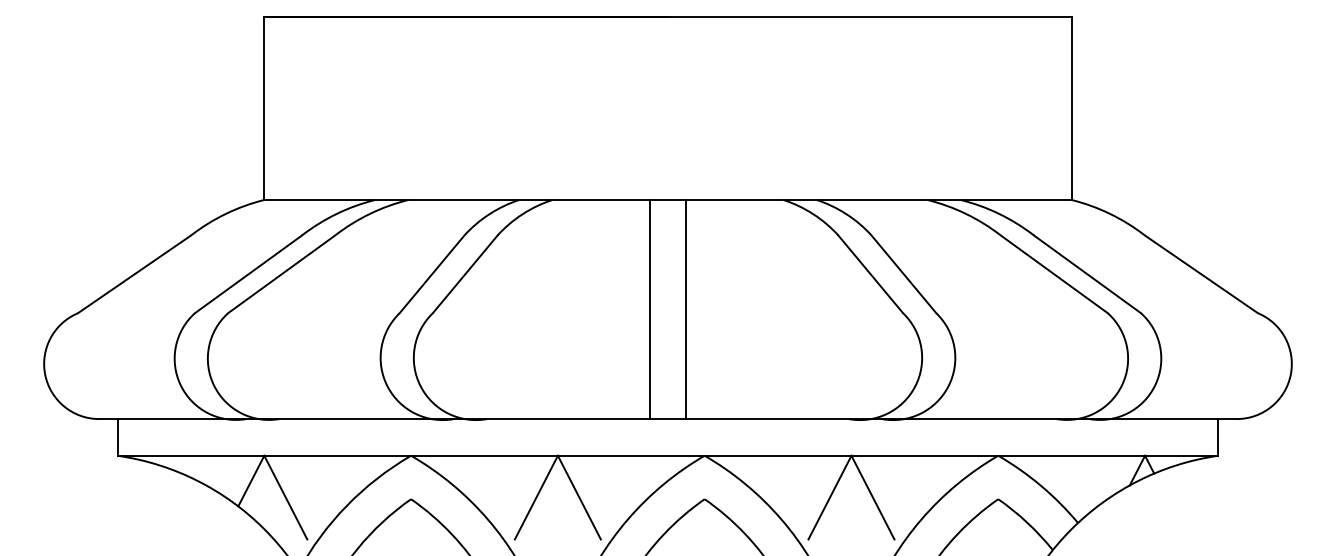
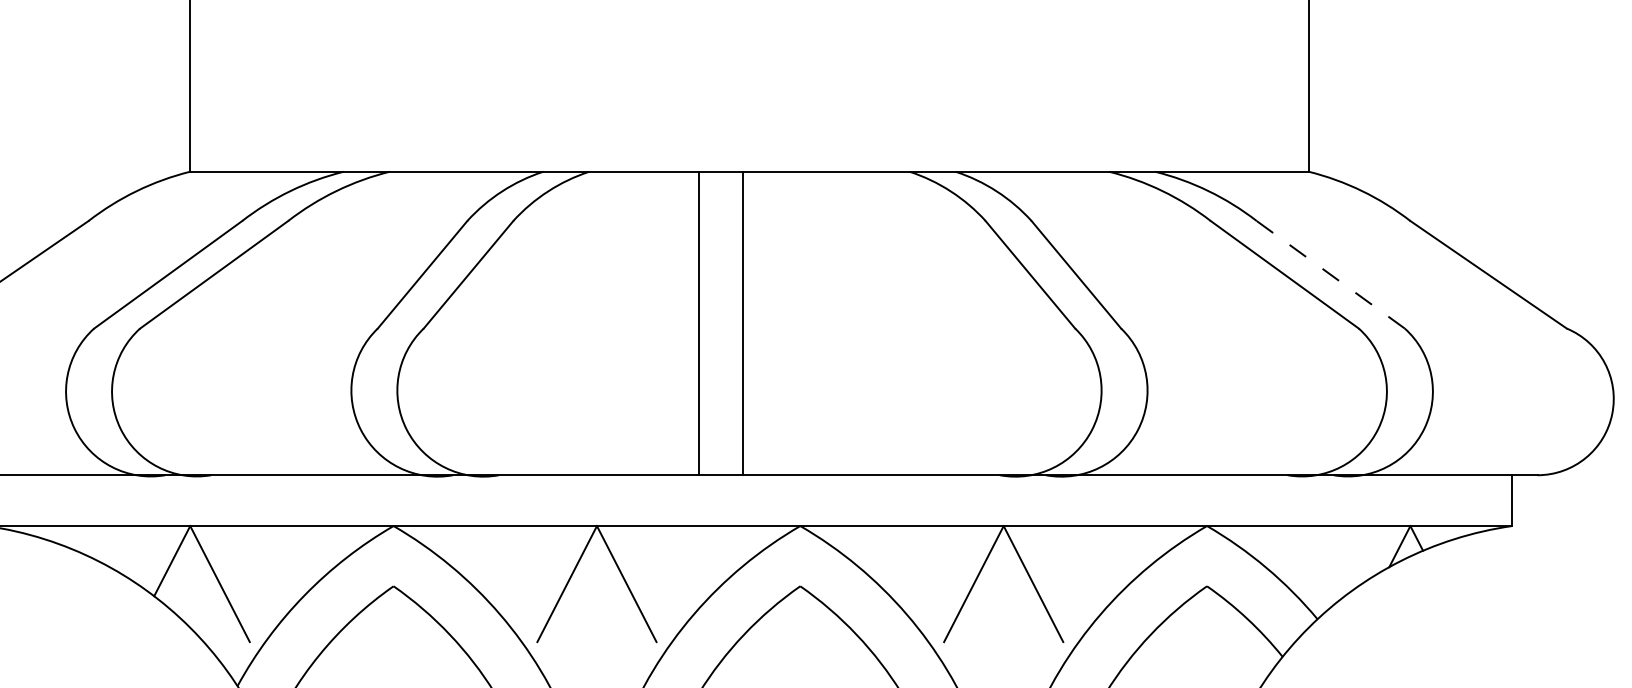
line: (1087, 274) -> (1330, 274), solid -> dashed
line: (649, 309) -> (698, 323), moved
line: (686, 309) -> (743, 323), moved

